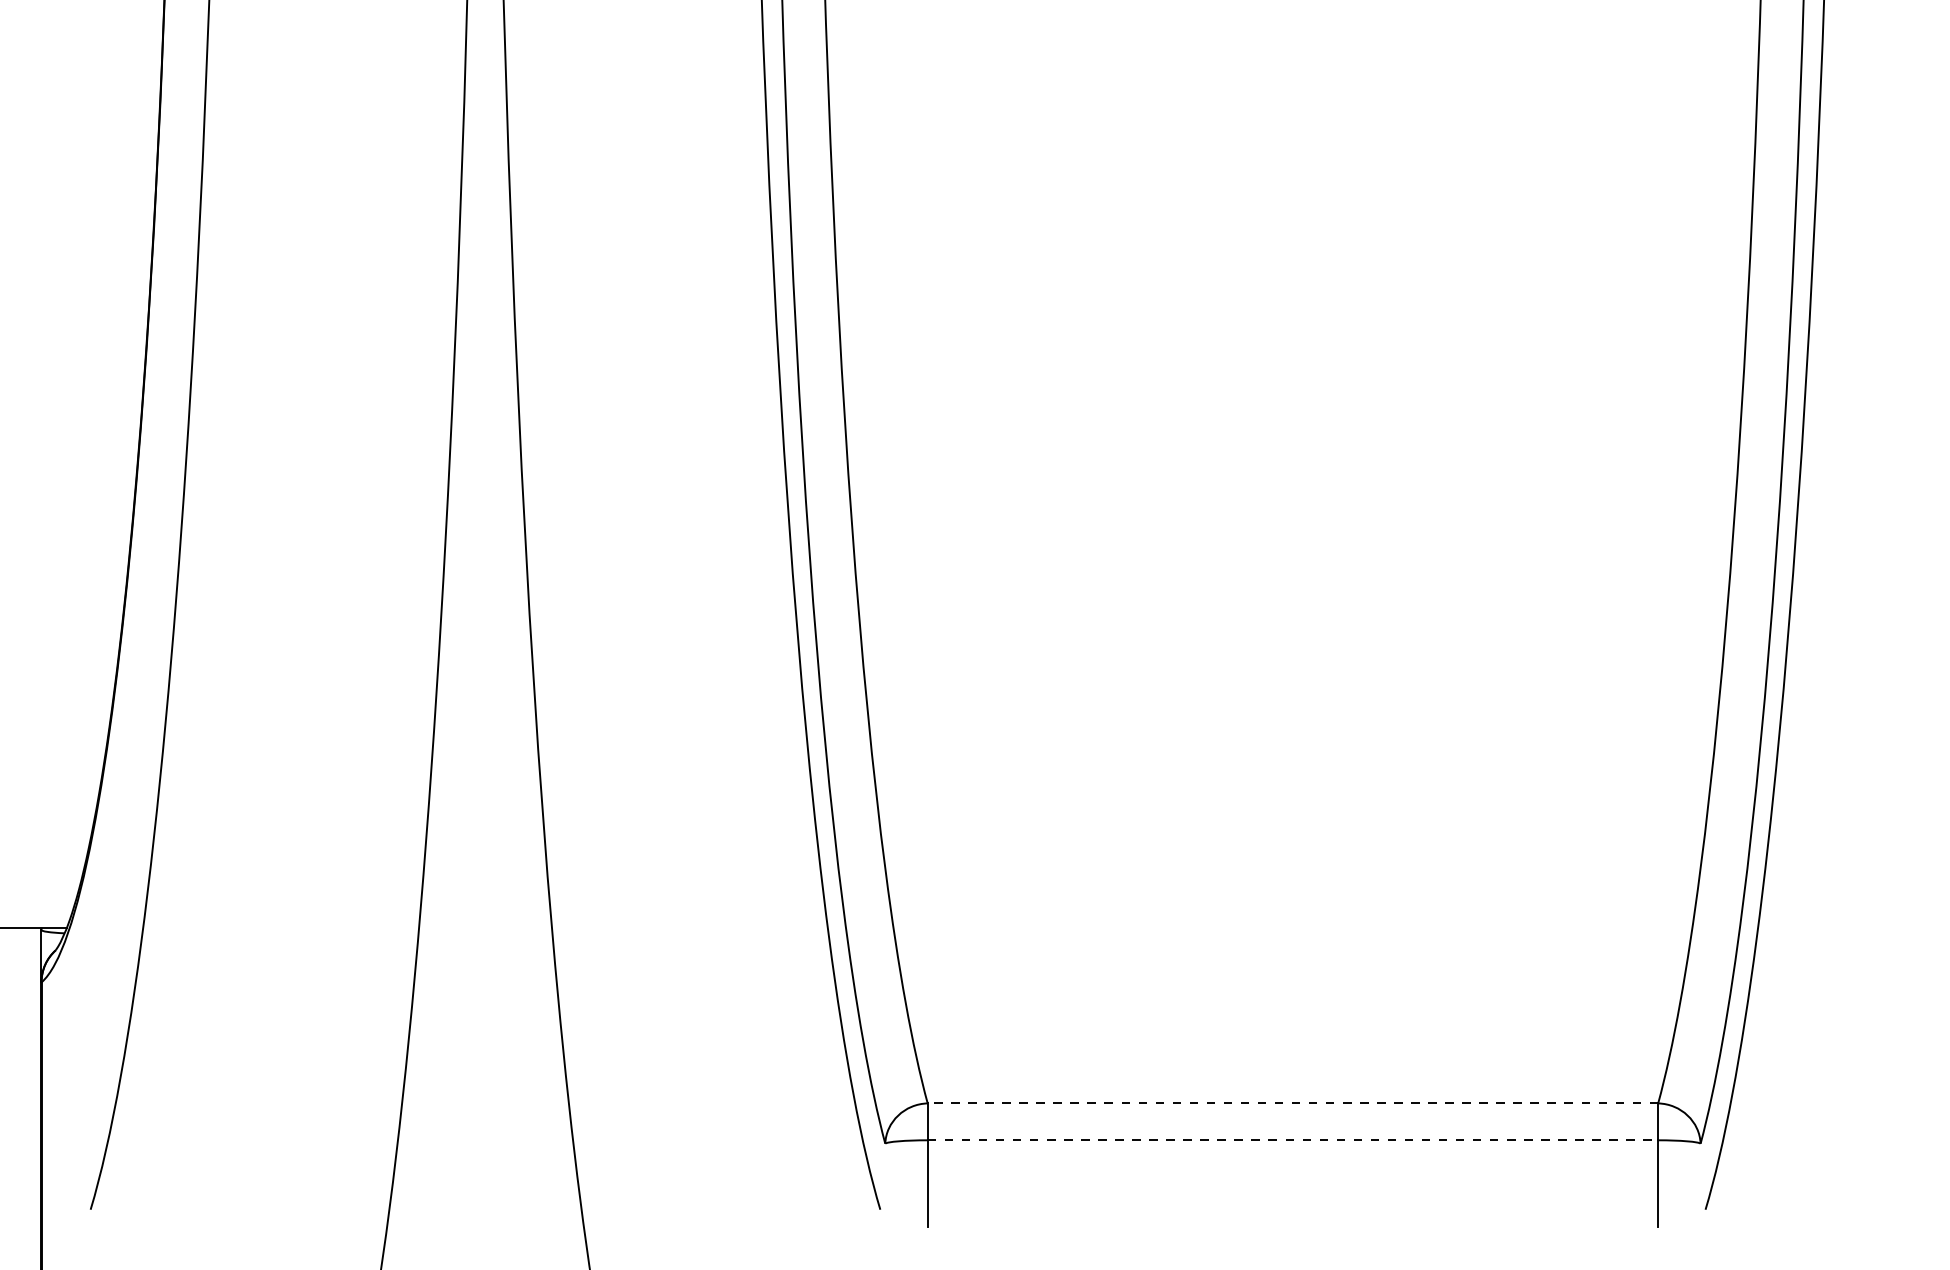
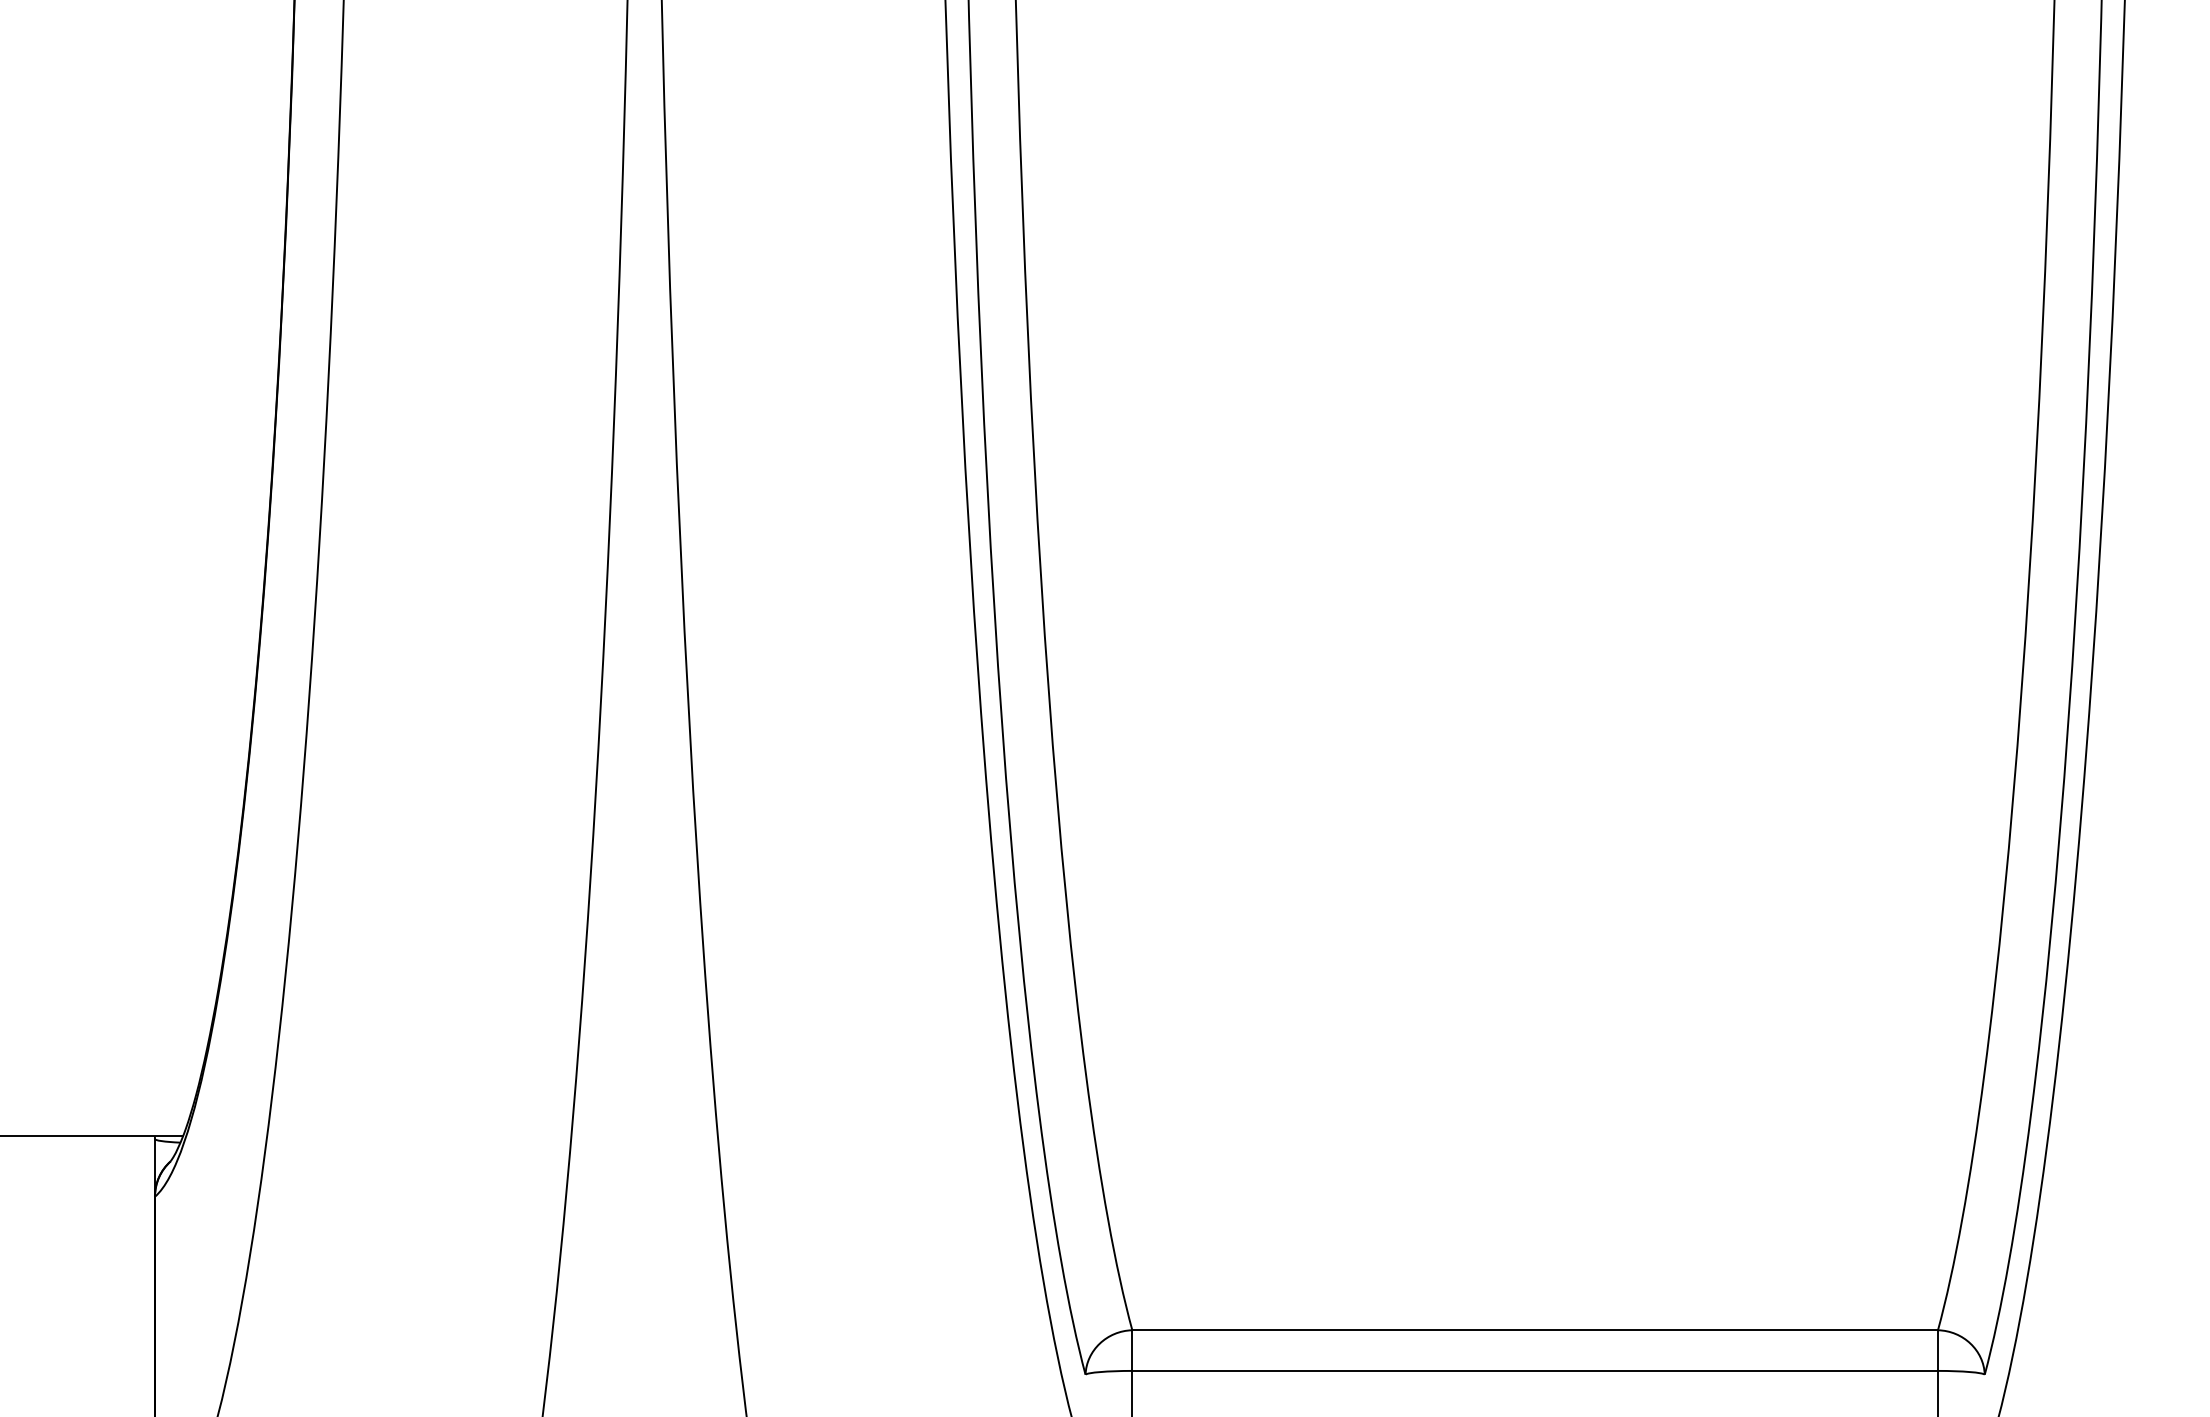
line: (1293, 1103) -> (1535, 1330), dashed -> solid
line: (1293, 1139) -> (1535, 1370), dashed -> solid

